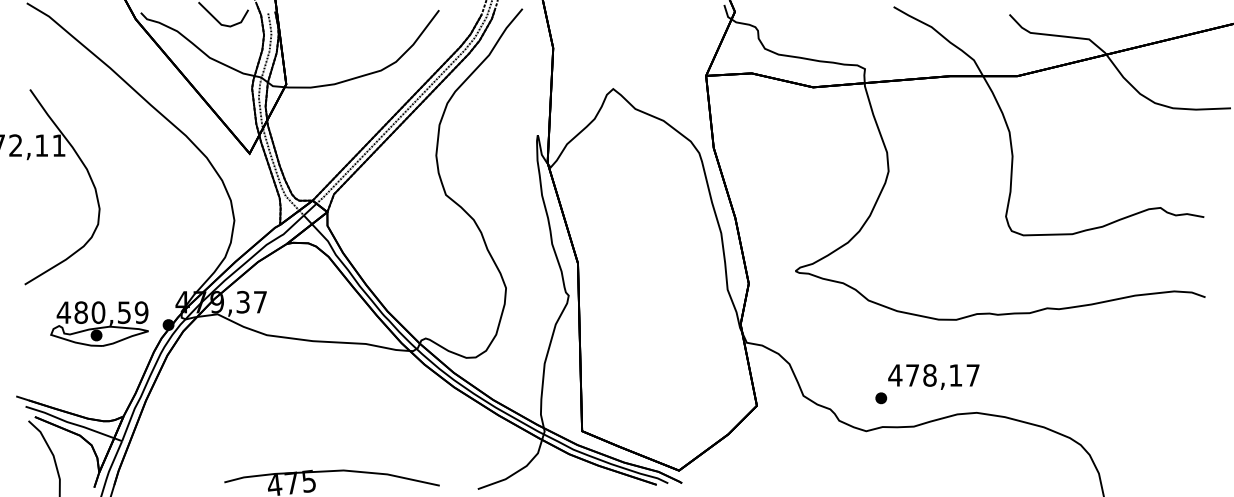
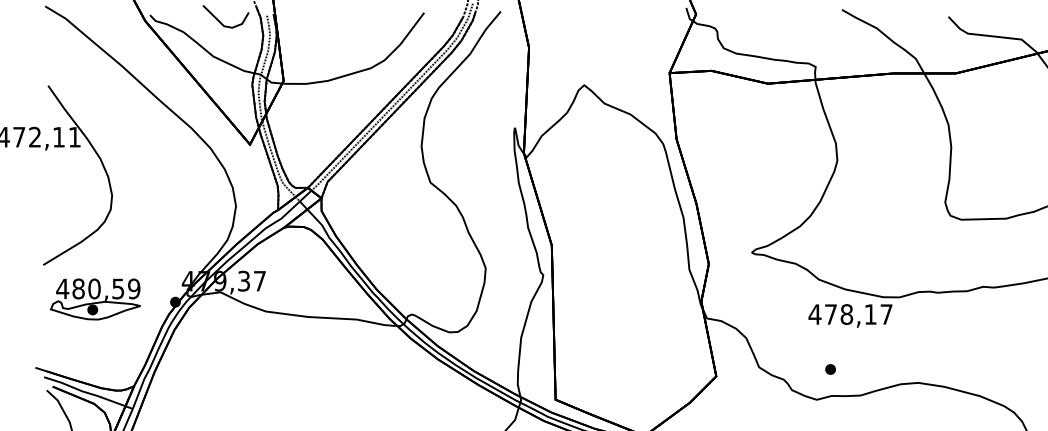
part: (99, 323) -> (95, 298), moved
text: (933, 376) -> (850, 315), moved

